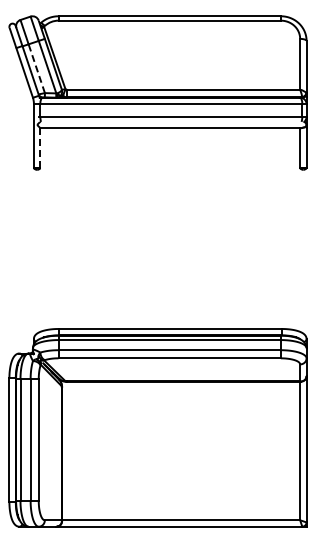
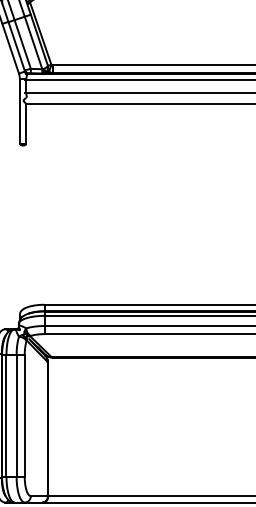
line: (36, 68) -> (22, 44), dashed -> solid
line: (40, 147) -> (26, 123), dashed -> solid

